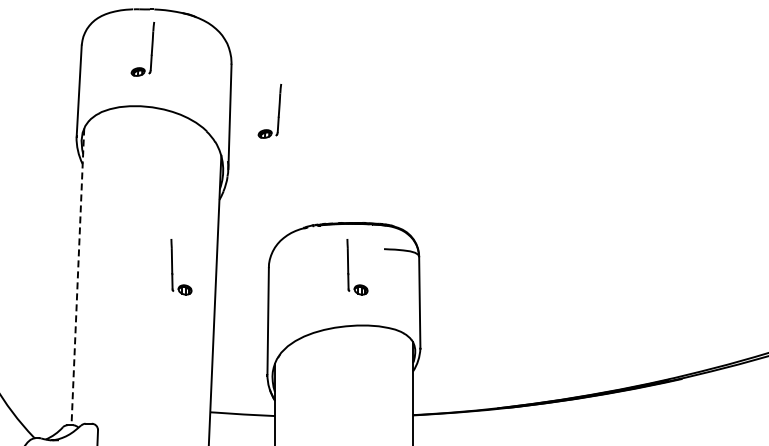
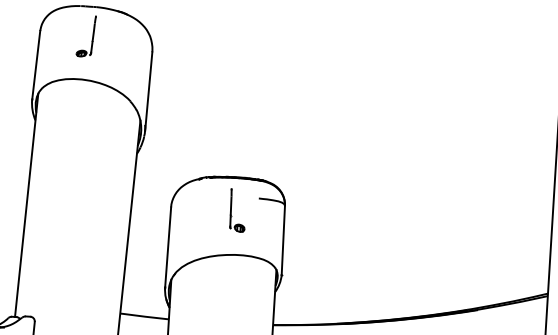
part: (278, 111) -> (185, 89), removed
part: (173, 268) -> (99, 203), removed
line: (77, 276) -> (26, 205), dashed -> solid

